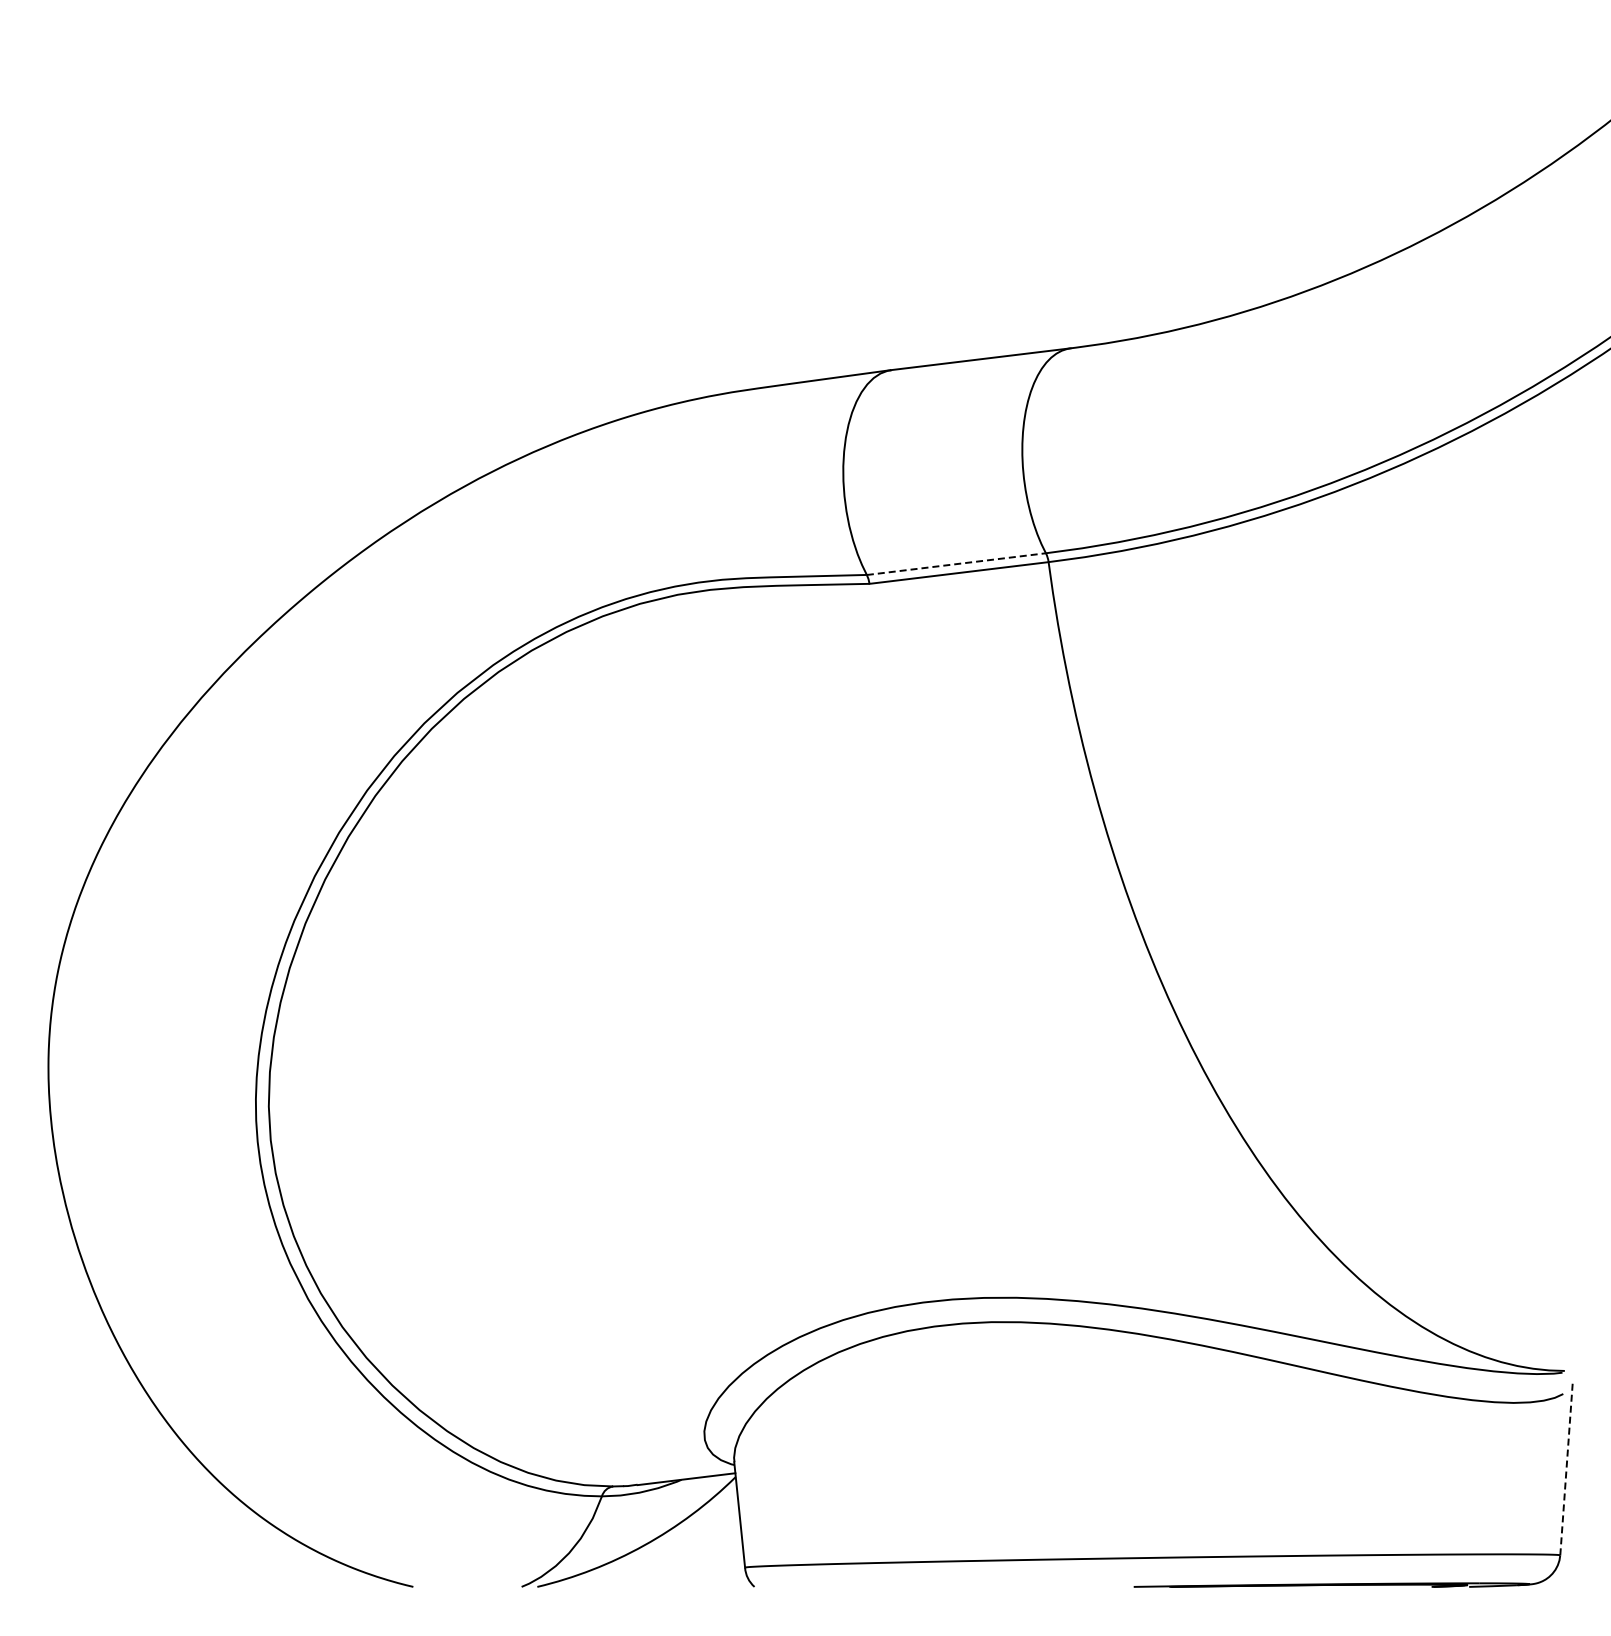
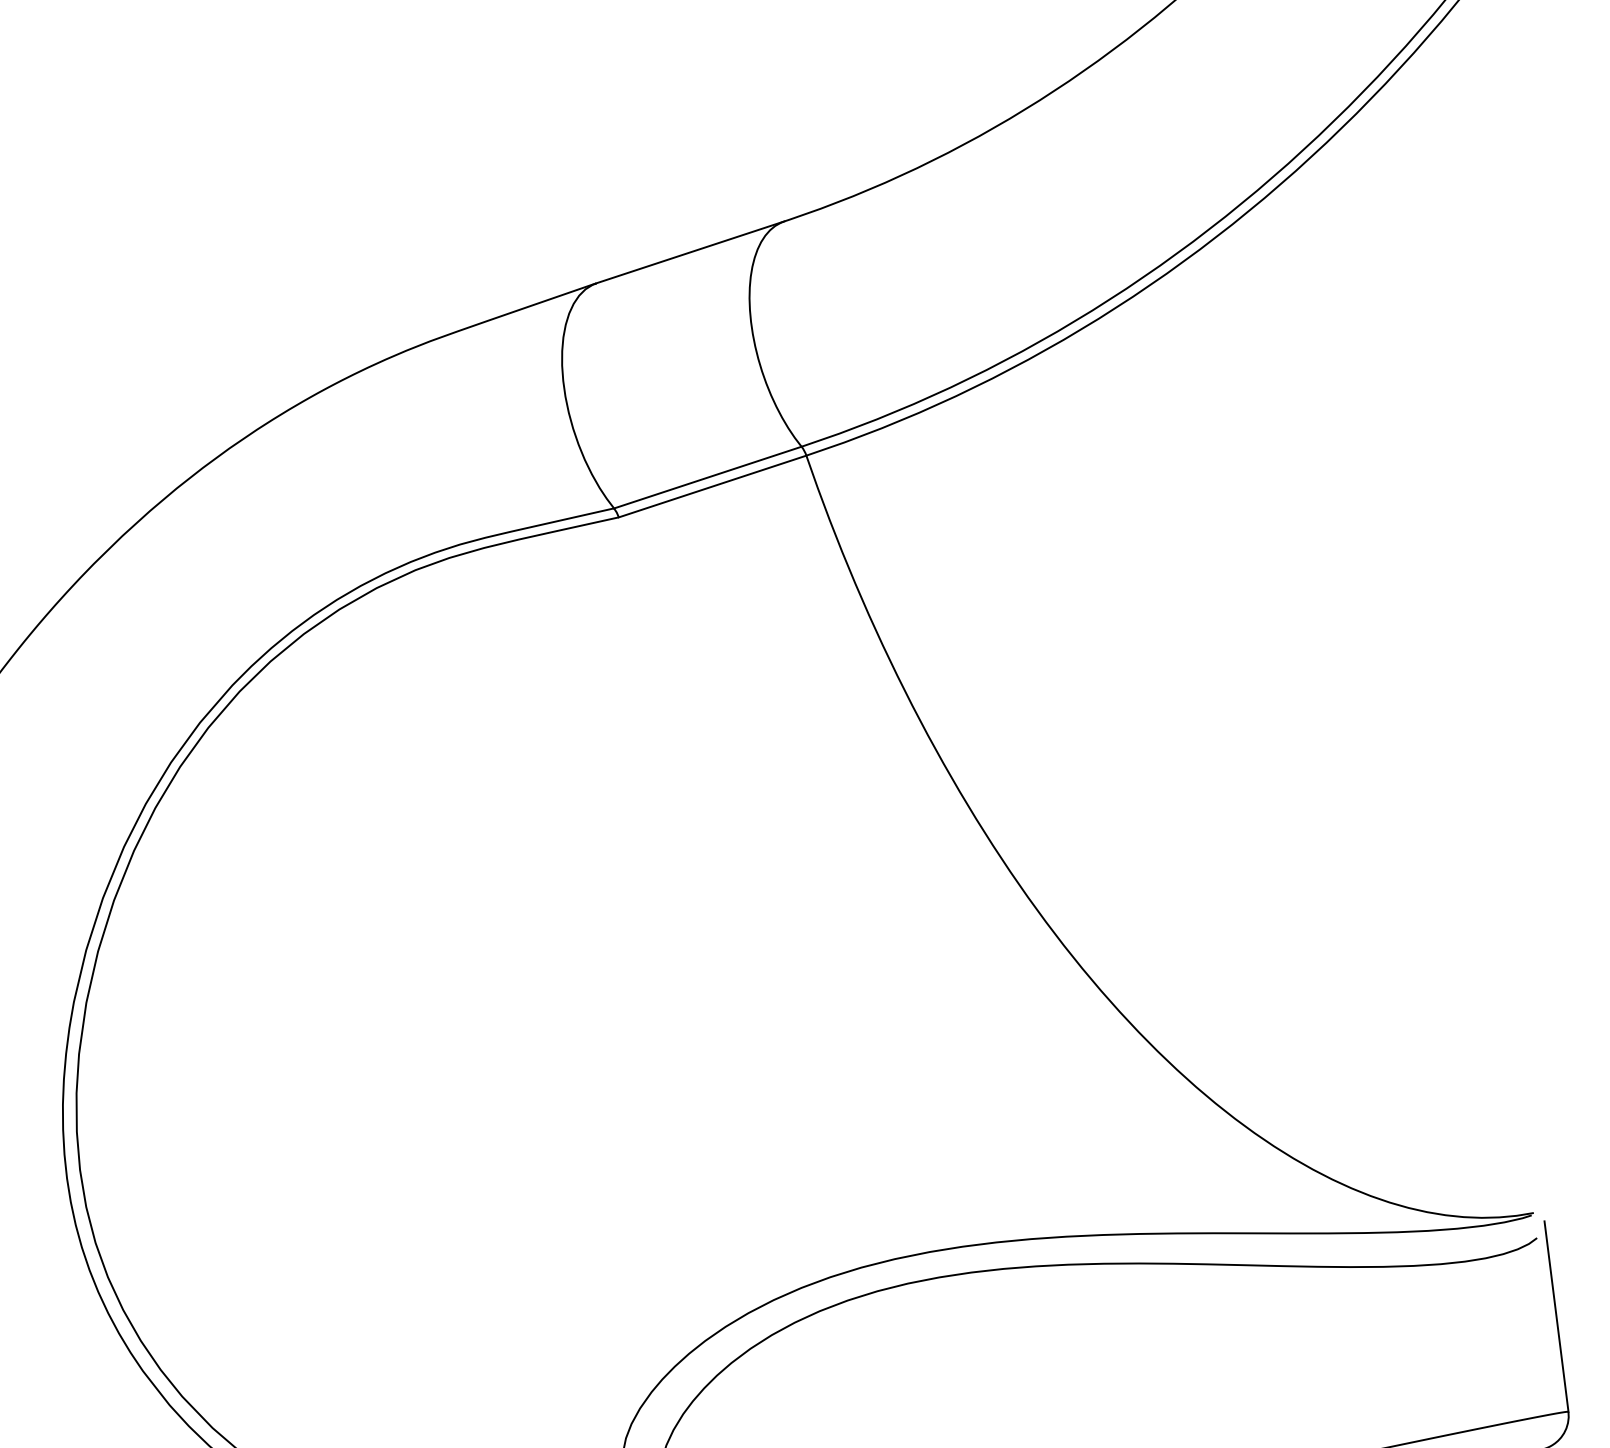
line: (956, 564) -> (708, 477), dashed -> solid
line: (1566, 1467) -> (1556, 1316), dashed -> solid

